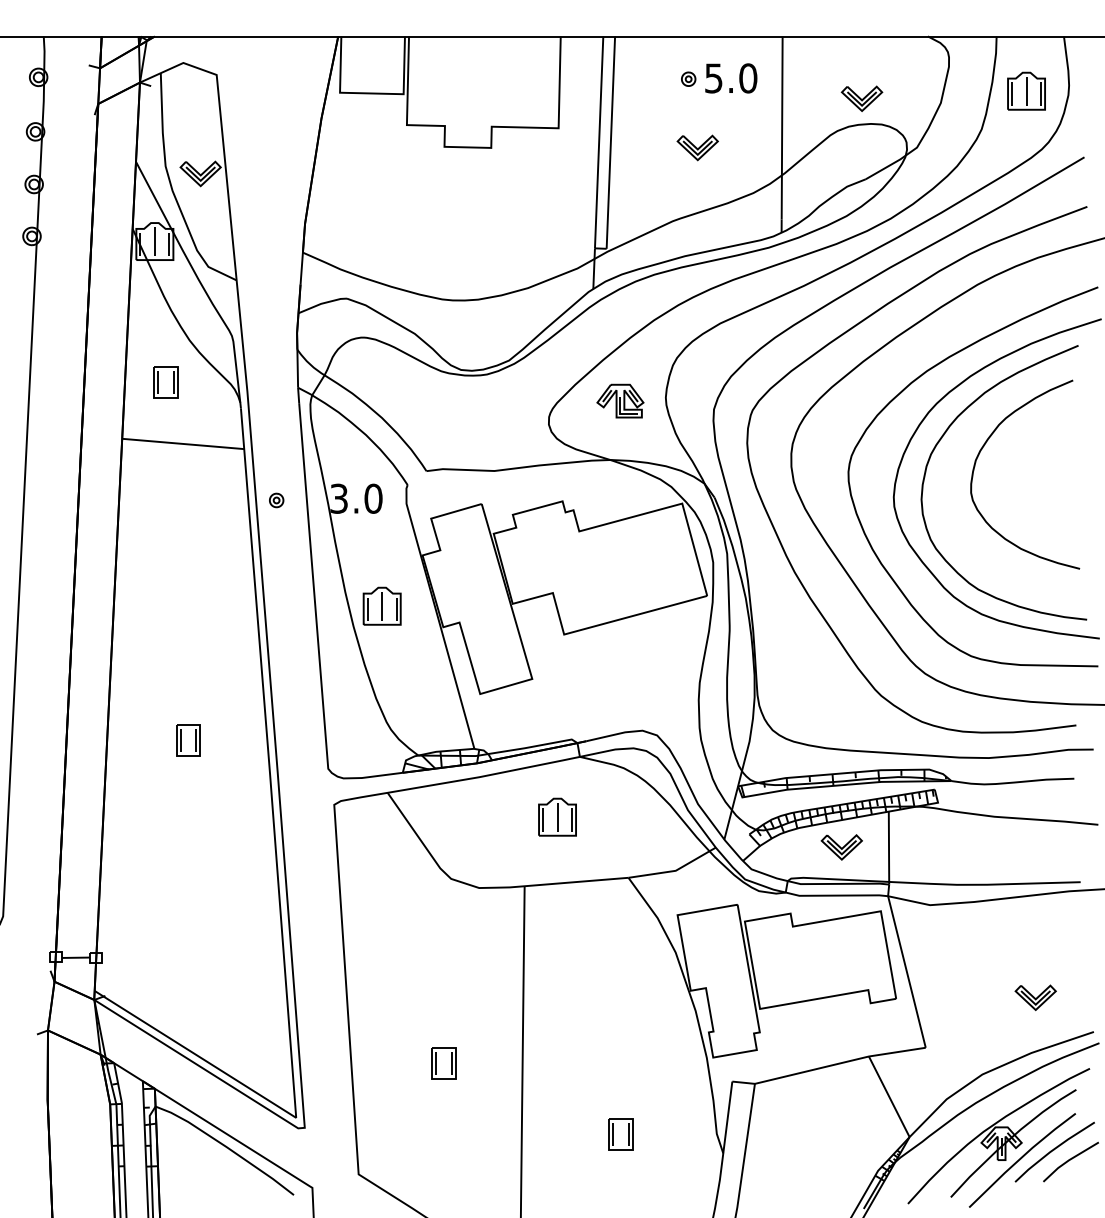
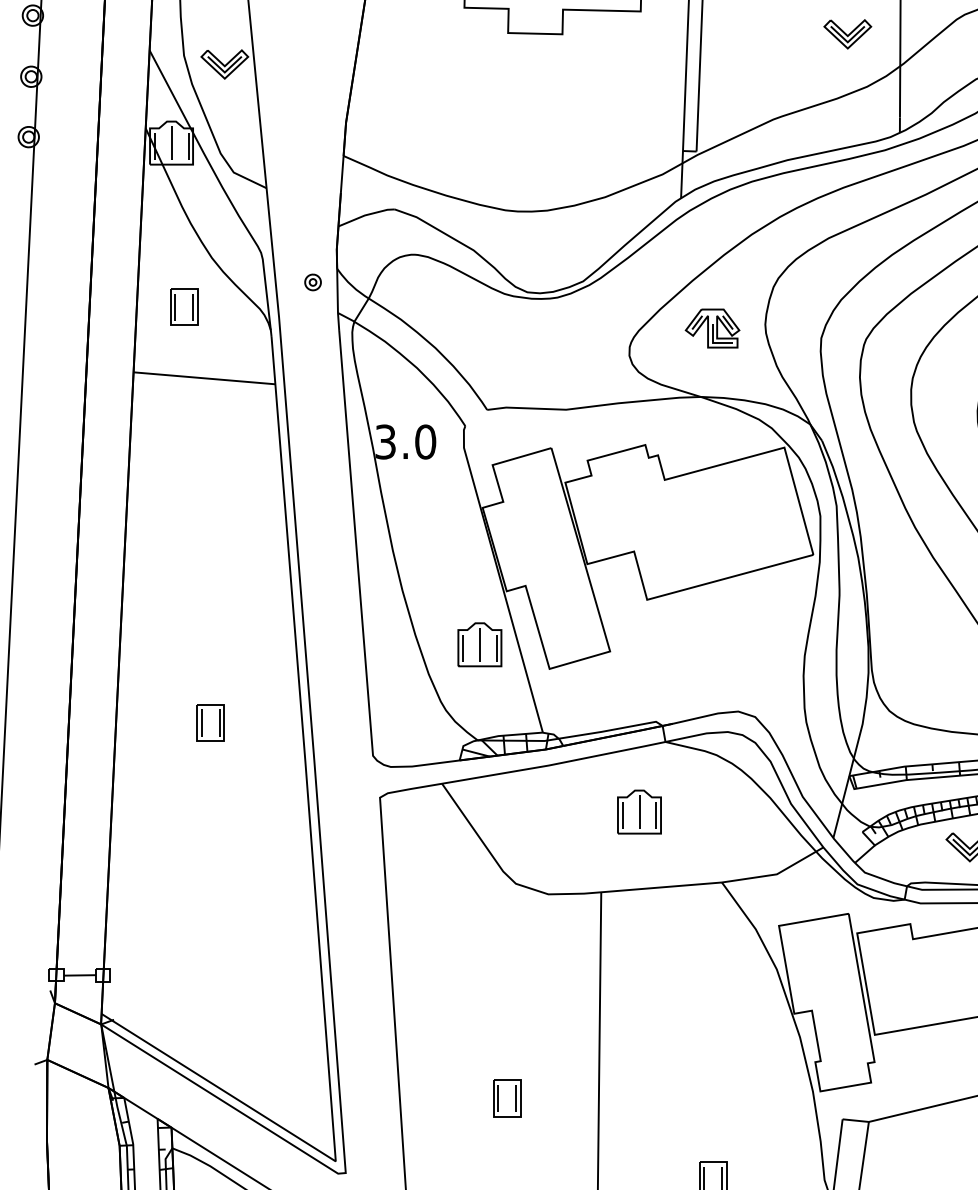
part: (697, 147) -> (847, 33), moved
part: (276, 500) -> (312, 282), moved
part: (381, 605) -> (479, 643), moved

